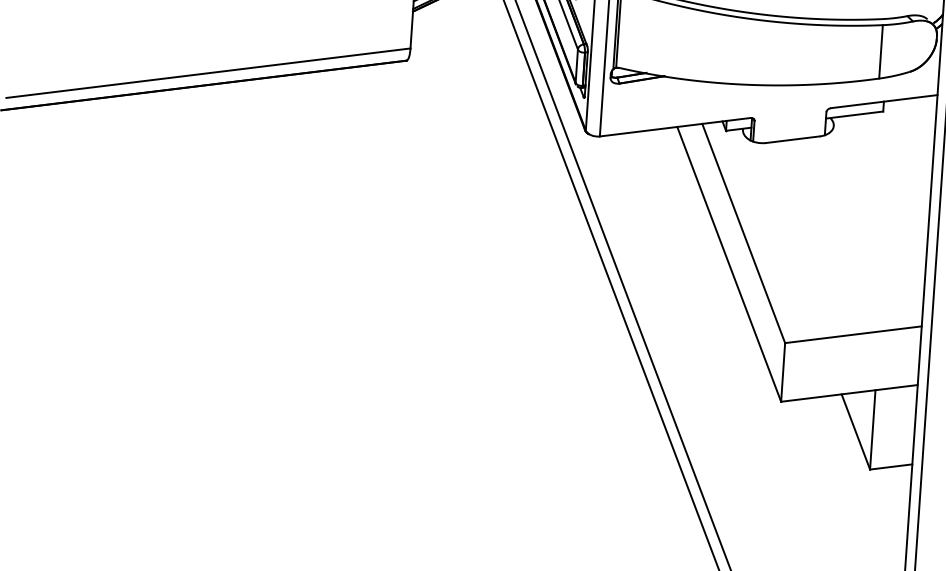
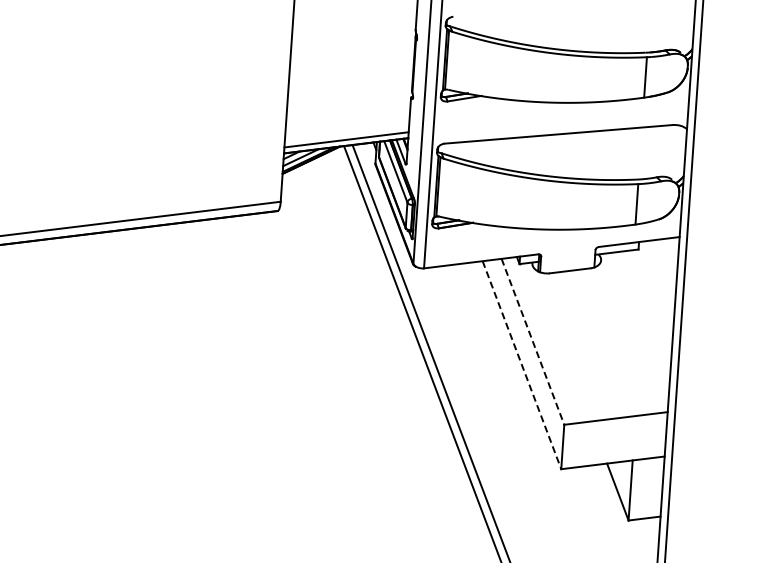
line: (743, 233) -> (532, 341), solid -> dashed
line: (729, 264) -> (522, 365), solid -> dashed

